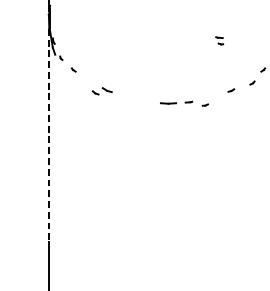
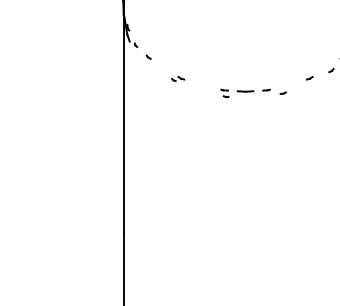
part: (219, 40) -> (224, 93), moved
part: (102, 90) -> (178, 78), size x0.62
line: (49, 135) -> (123, 124), dashed -> solid

